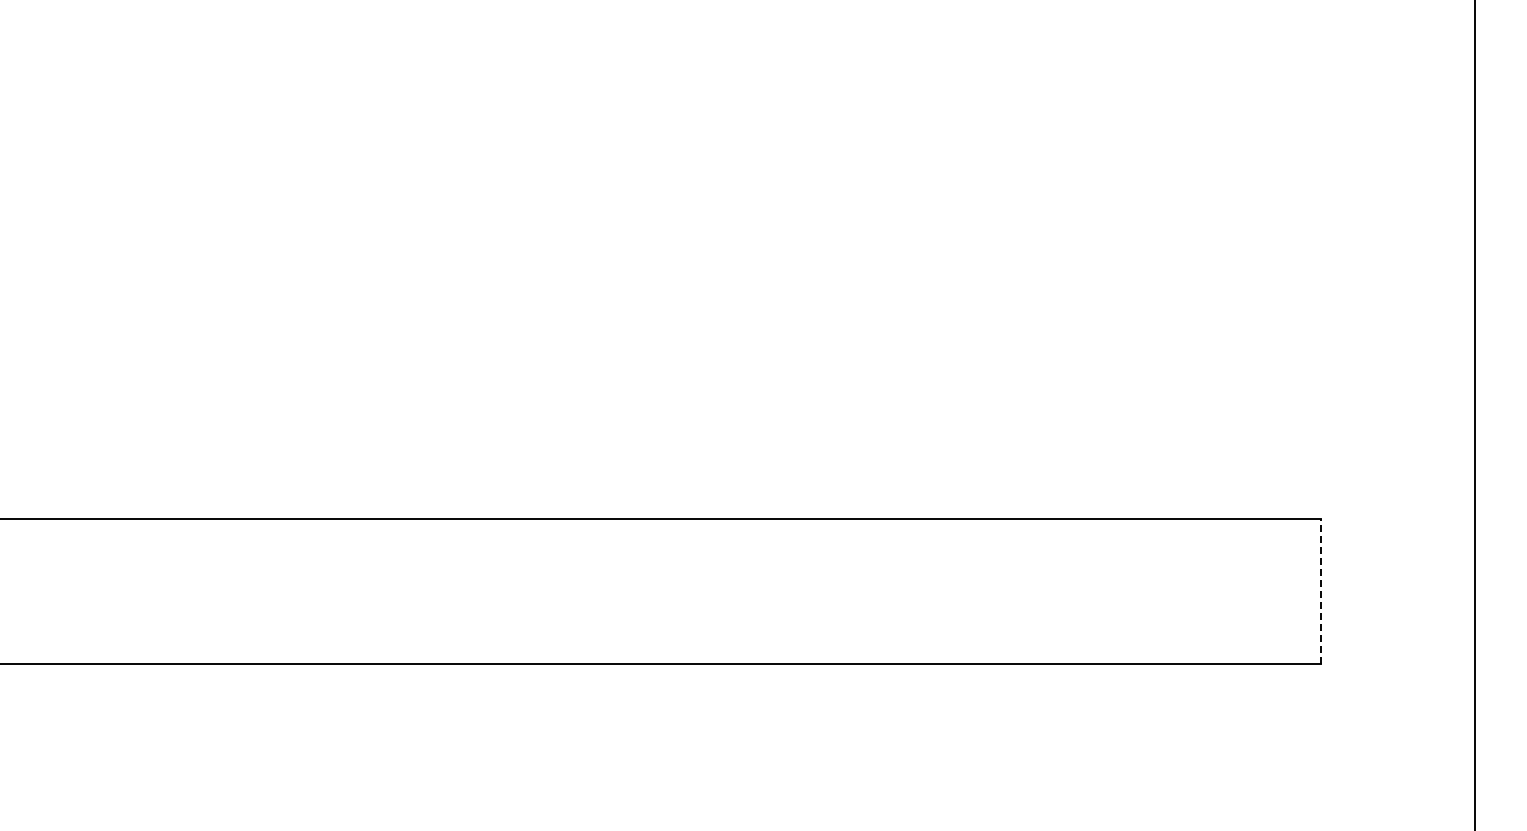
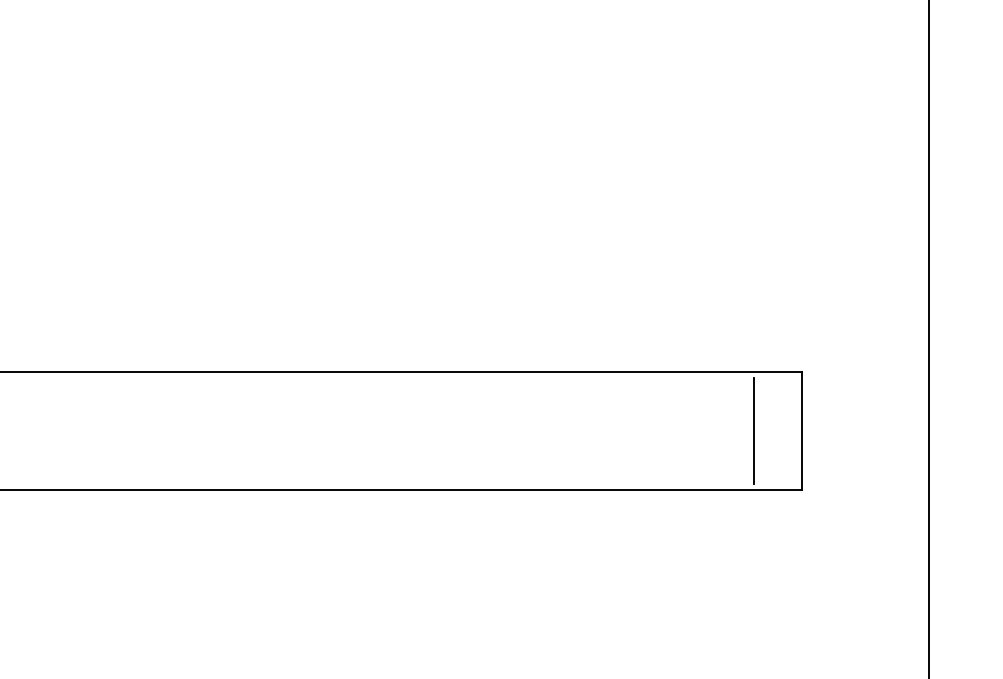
line: (1262, 591) -> (754, 430), added
line: (1321, 591) -> (802, 430), dashed -> solid

